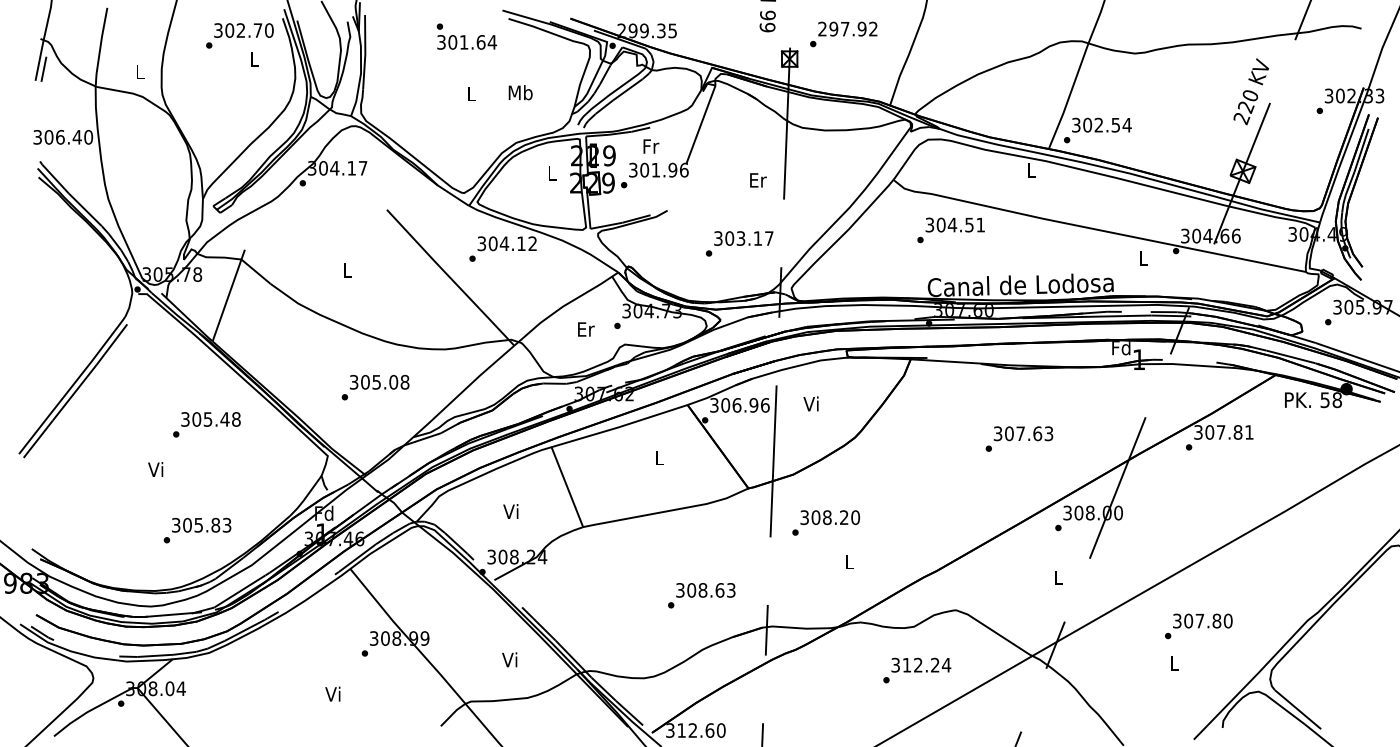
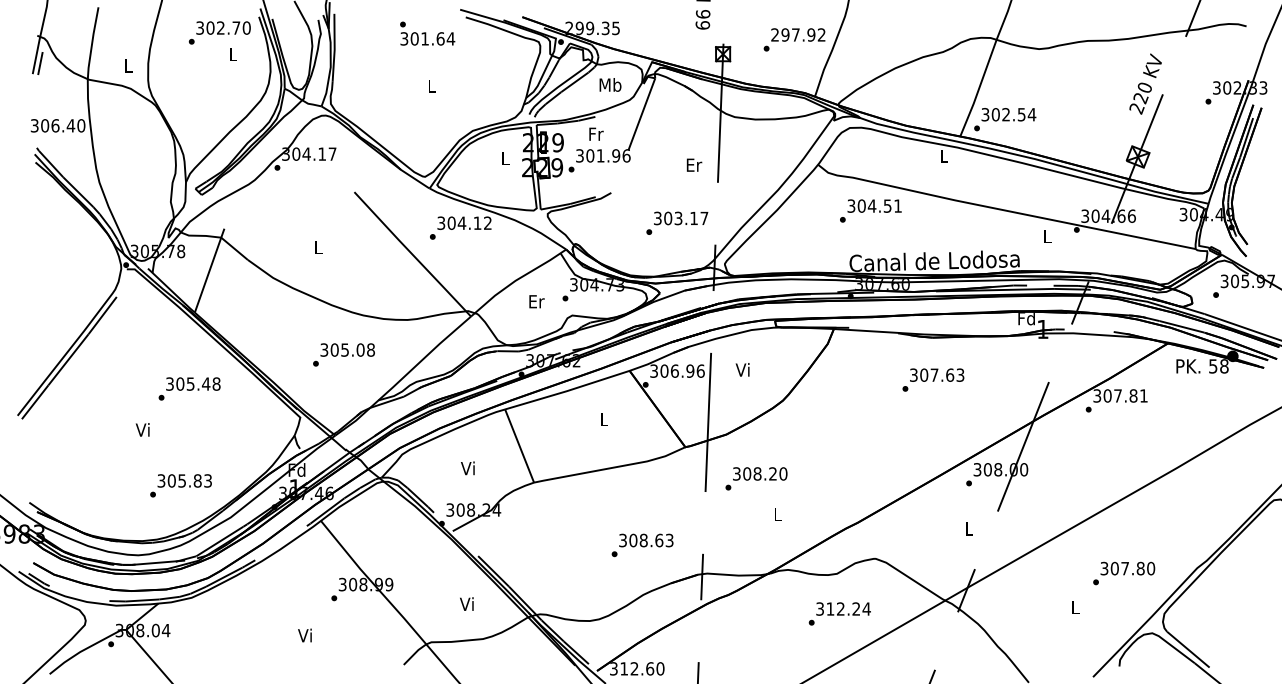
text: (843, 34) -> (794, 39), moved
text: (520, 92) -> (610, 84), moved
text: (1019, 438) -> (933, 379), moved
text: (1198, 626) -> (1123, 573), moved

